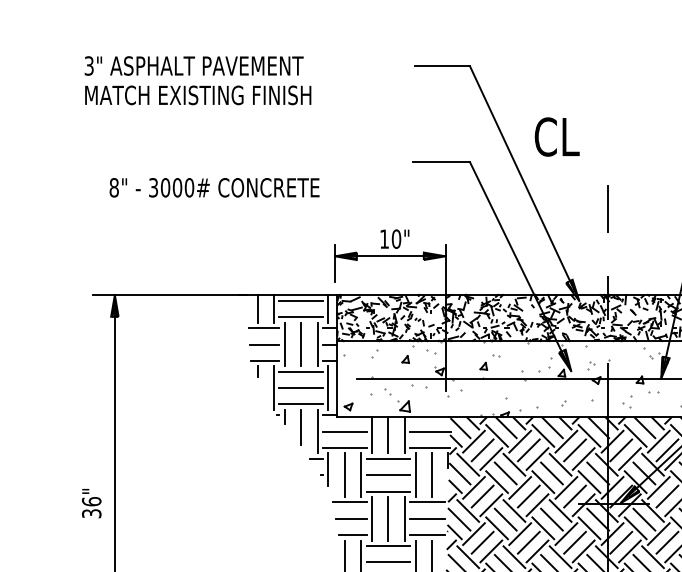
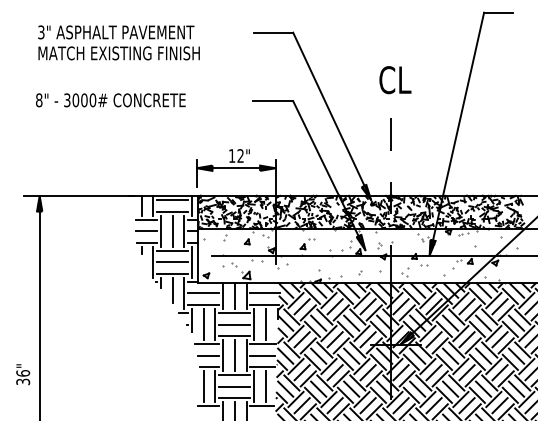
text: (197, 80) -> (118, 42), moved
text: (557, 137) -> (395, 80), moved
text: (214, 188) -> (110, 100), moved
text: (396, 238) -> (240, 155), 10" -> 12"
text: (92, 503) -> (23, 374), moved

